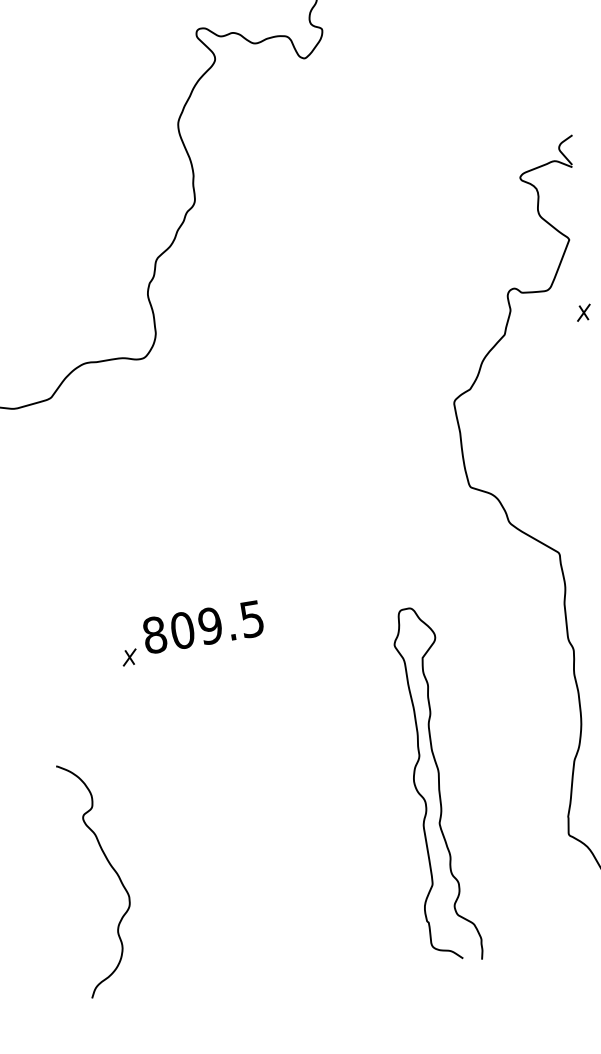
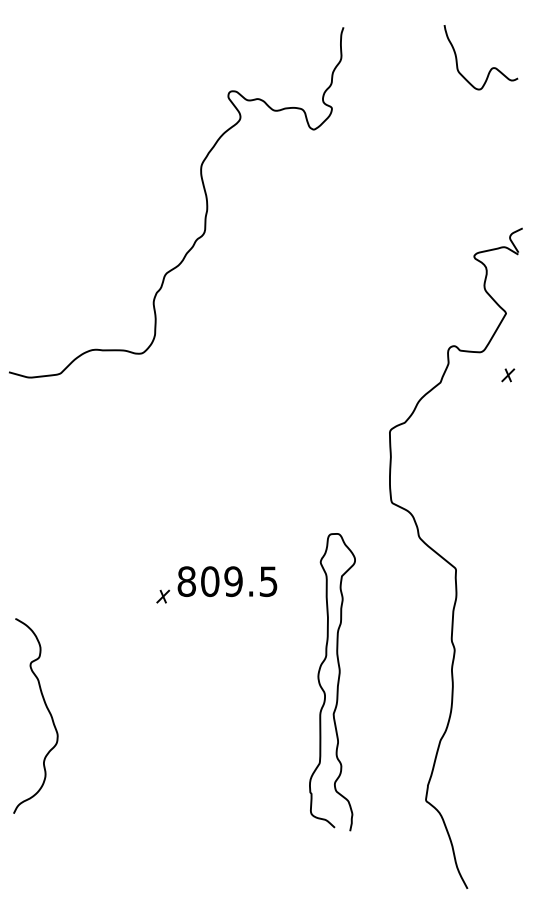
part: (190, 632) -> (216, 584), moved
curve: (438, 785) -> (337, 682), moved
curve: (112, 869) -> (47, 710), moved

